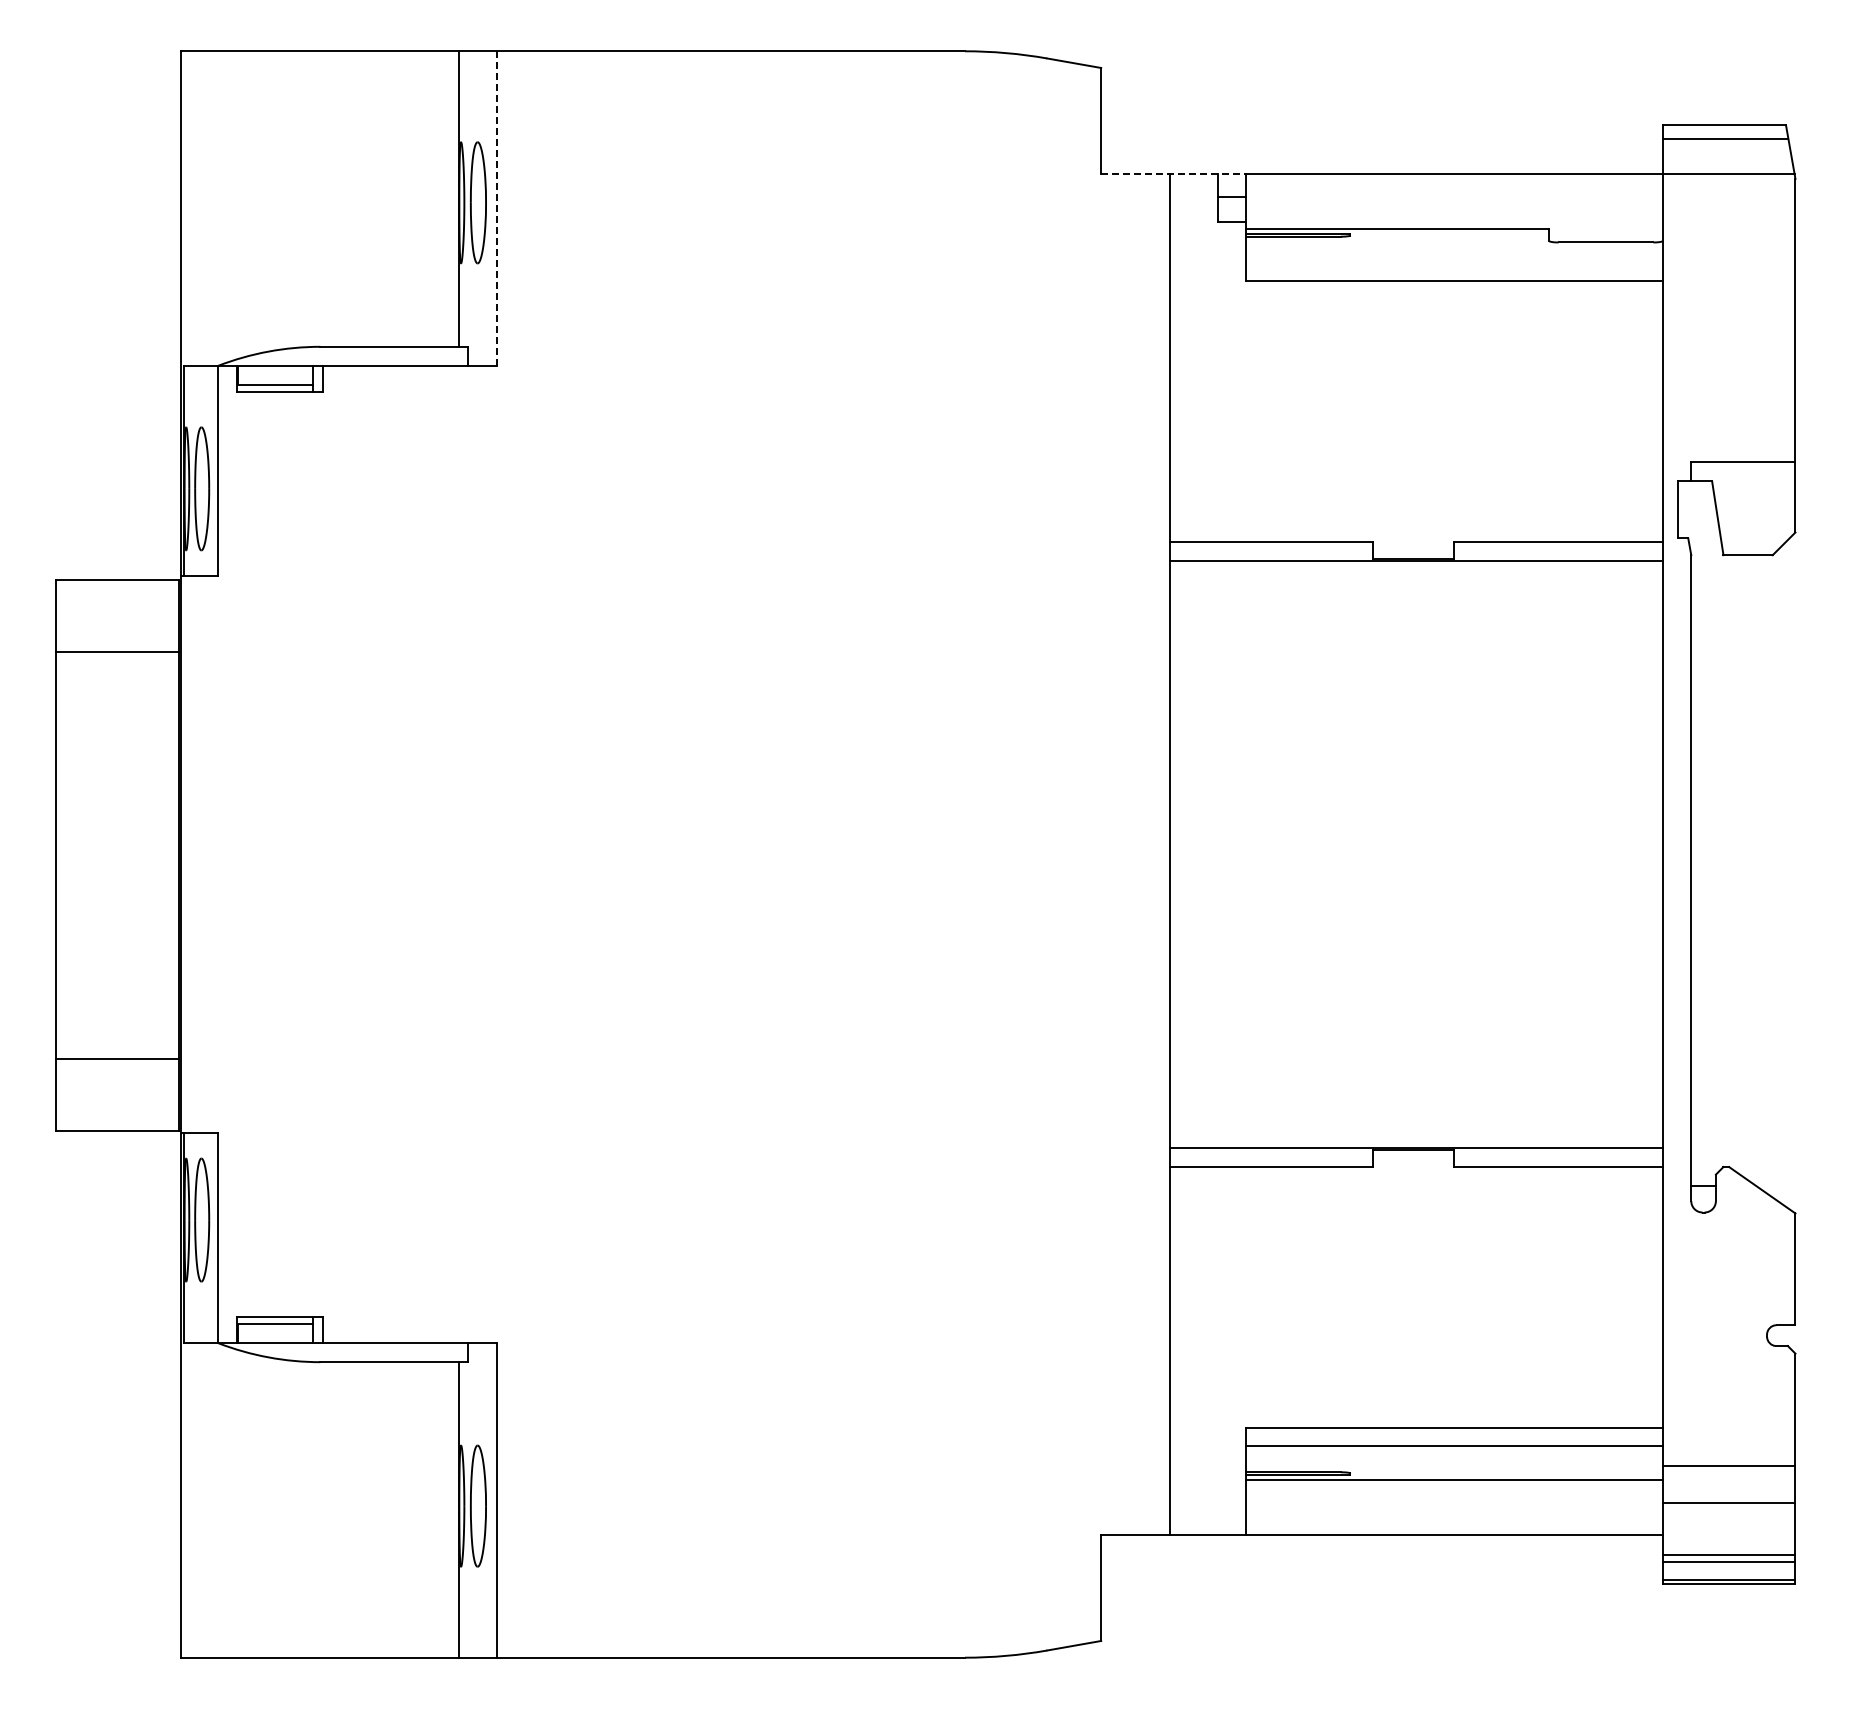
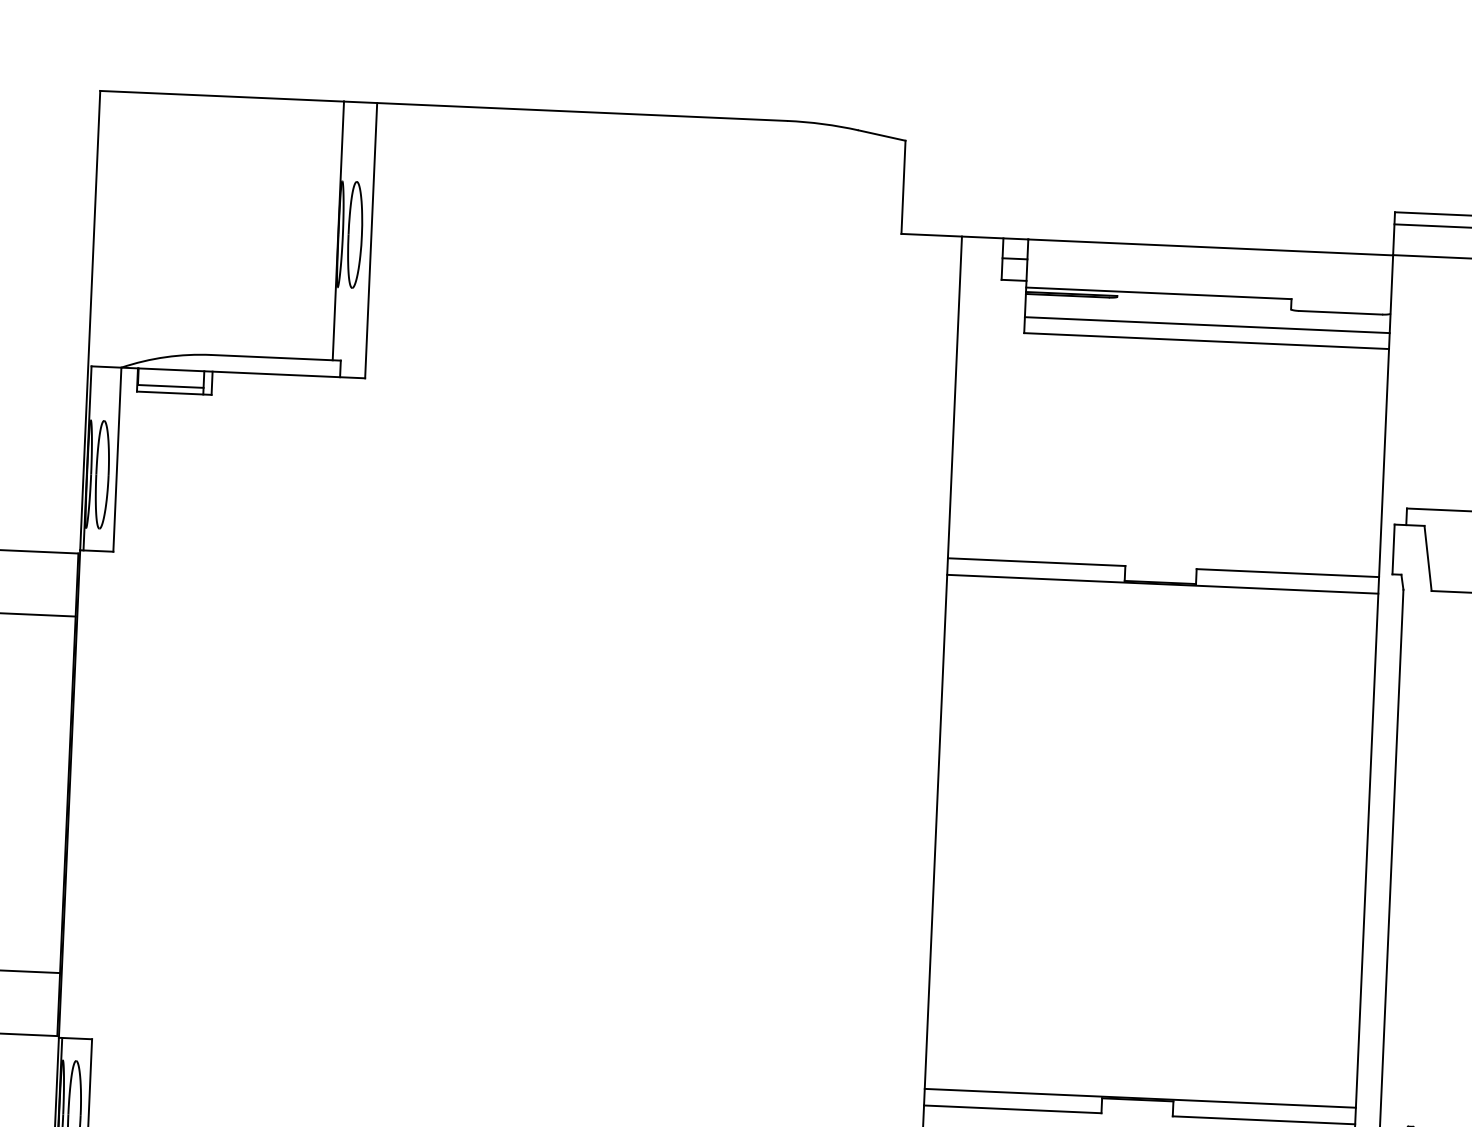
line: (1174, 174) -> (965, 236), dashed -> solid
line: (496, 209) -> (370, 241), dashed -> solid
line: (1454, 263) -> (1207, 325), added

